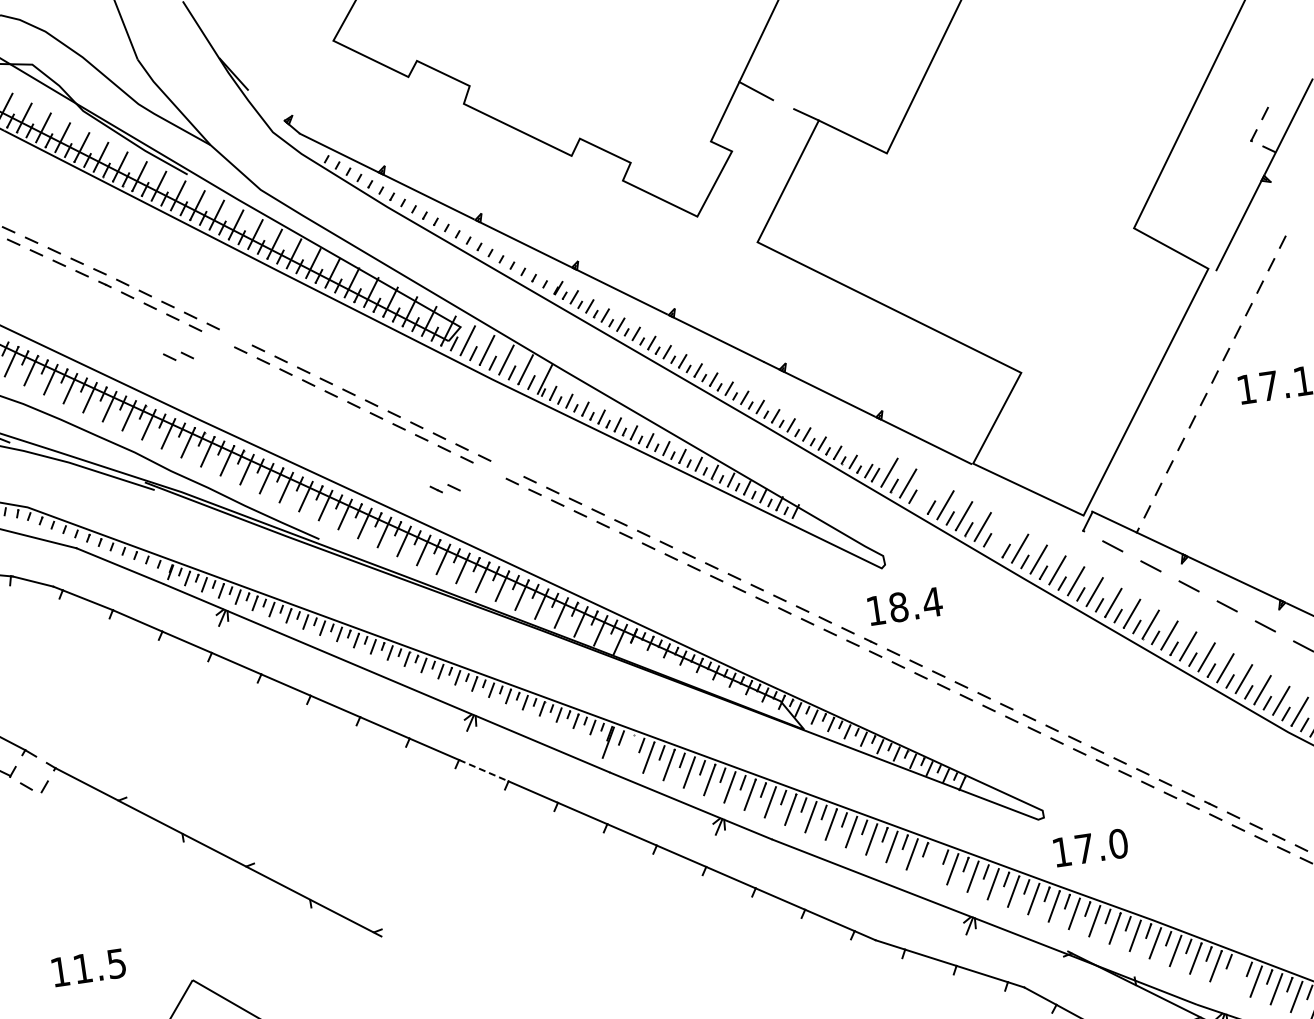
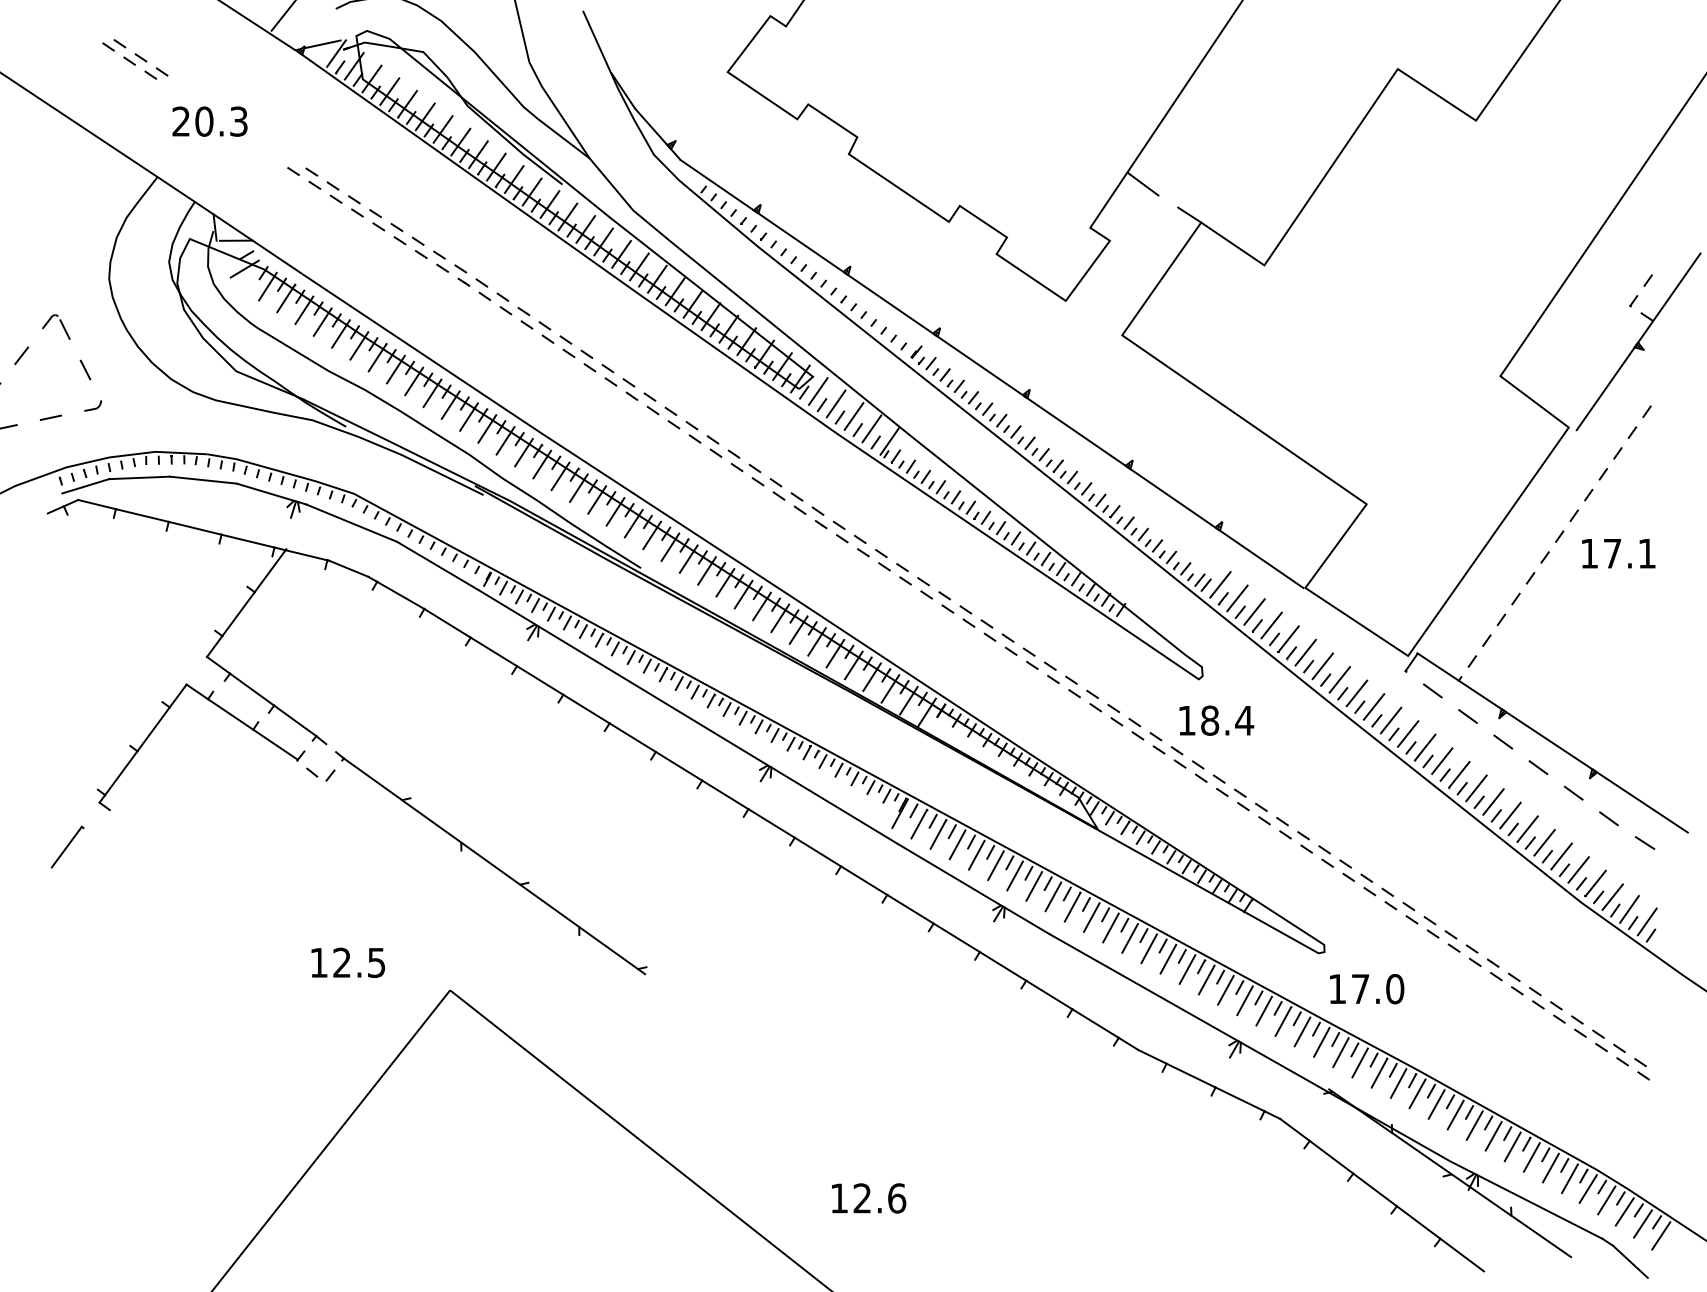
line: (265, 105) -> (650, 126), added
part: (178, 356) -> (577, 353), moved
part: (444, 488) -> (829, 524), moved
line: (926, 493) -> (1254, 611), added
line: (1001, 538) -> (1322, 666), added
line: (628, 749) -> (919, 823), added
line: (484, 770) -> (772, 823), dashed -> solid
line: (932, 861) -> (1206, 979), added
text: (82, 968) -> (341, 962), 11.5 -> 12.5
line: (1235, 974) -> (1493, 1136), added

